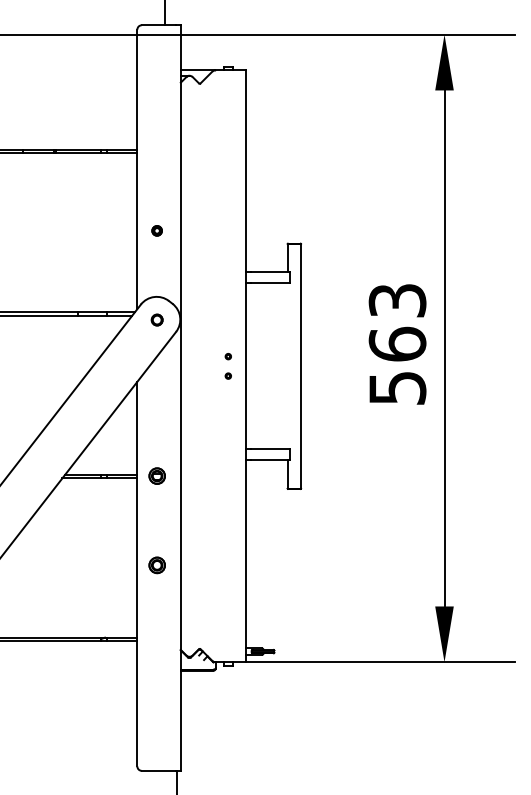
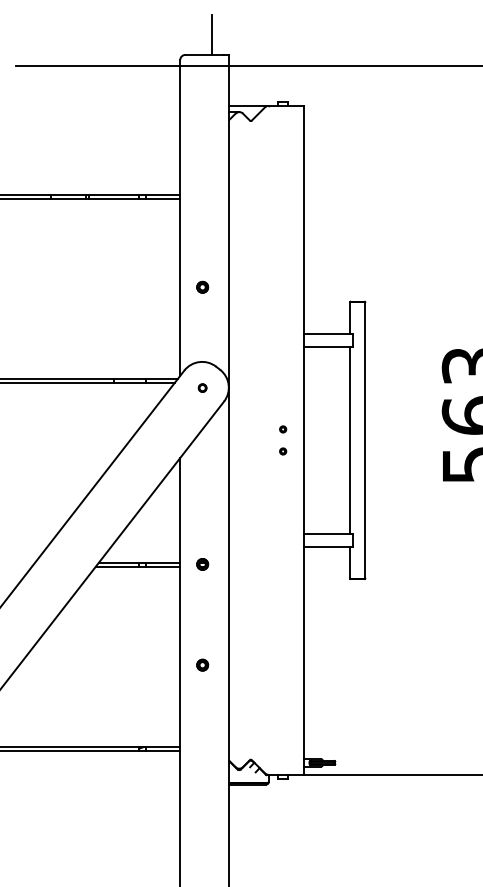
part: (156, 319) -> (201, 387), size x0.62
line: (287, 366) -> (349, 440), added
part: (156, 475) -> (201, 563), size x0.62
part: (156, 564) -> (201, 664), size x0.62

